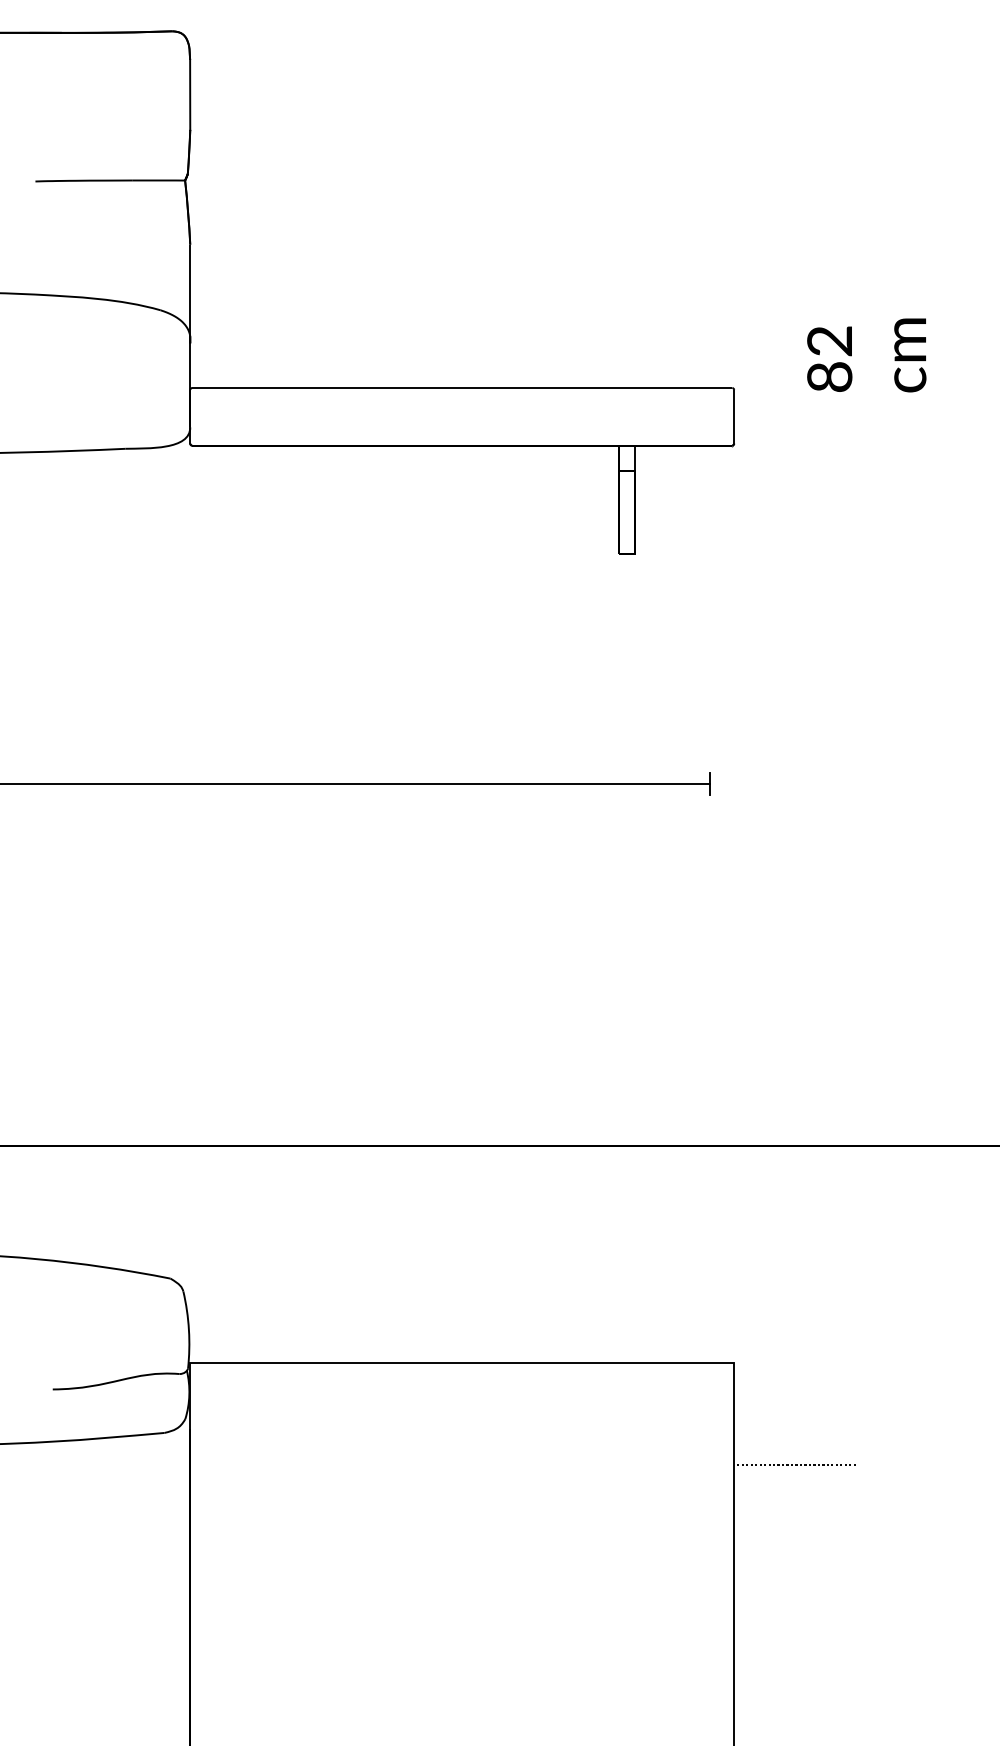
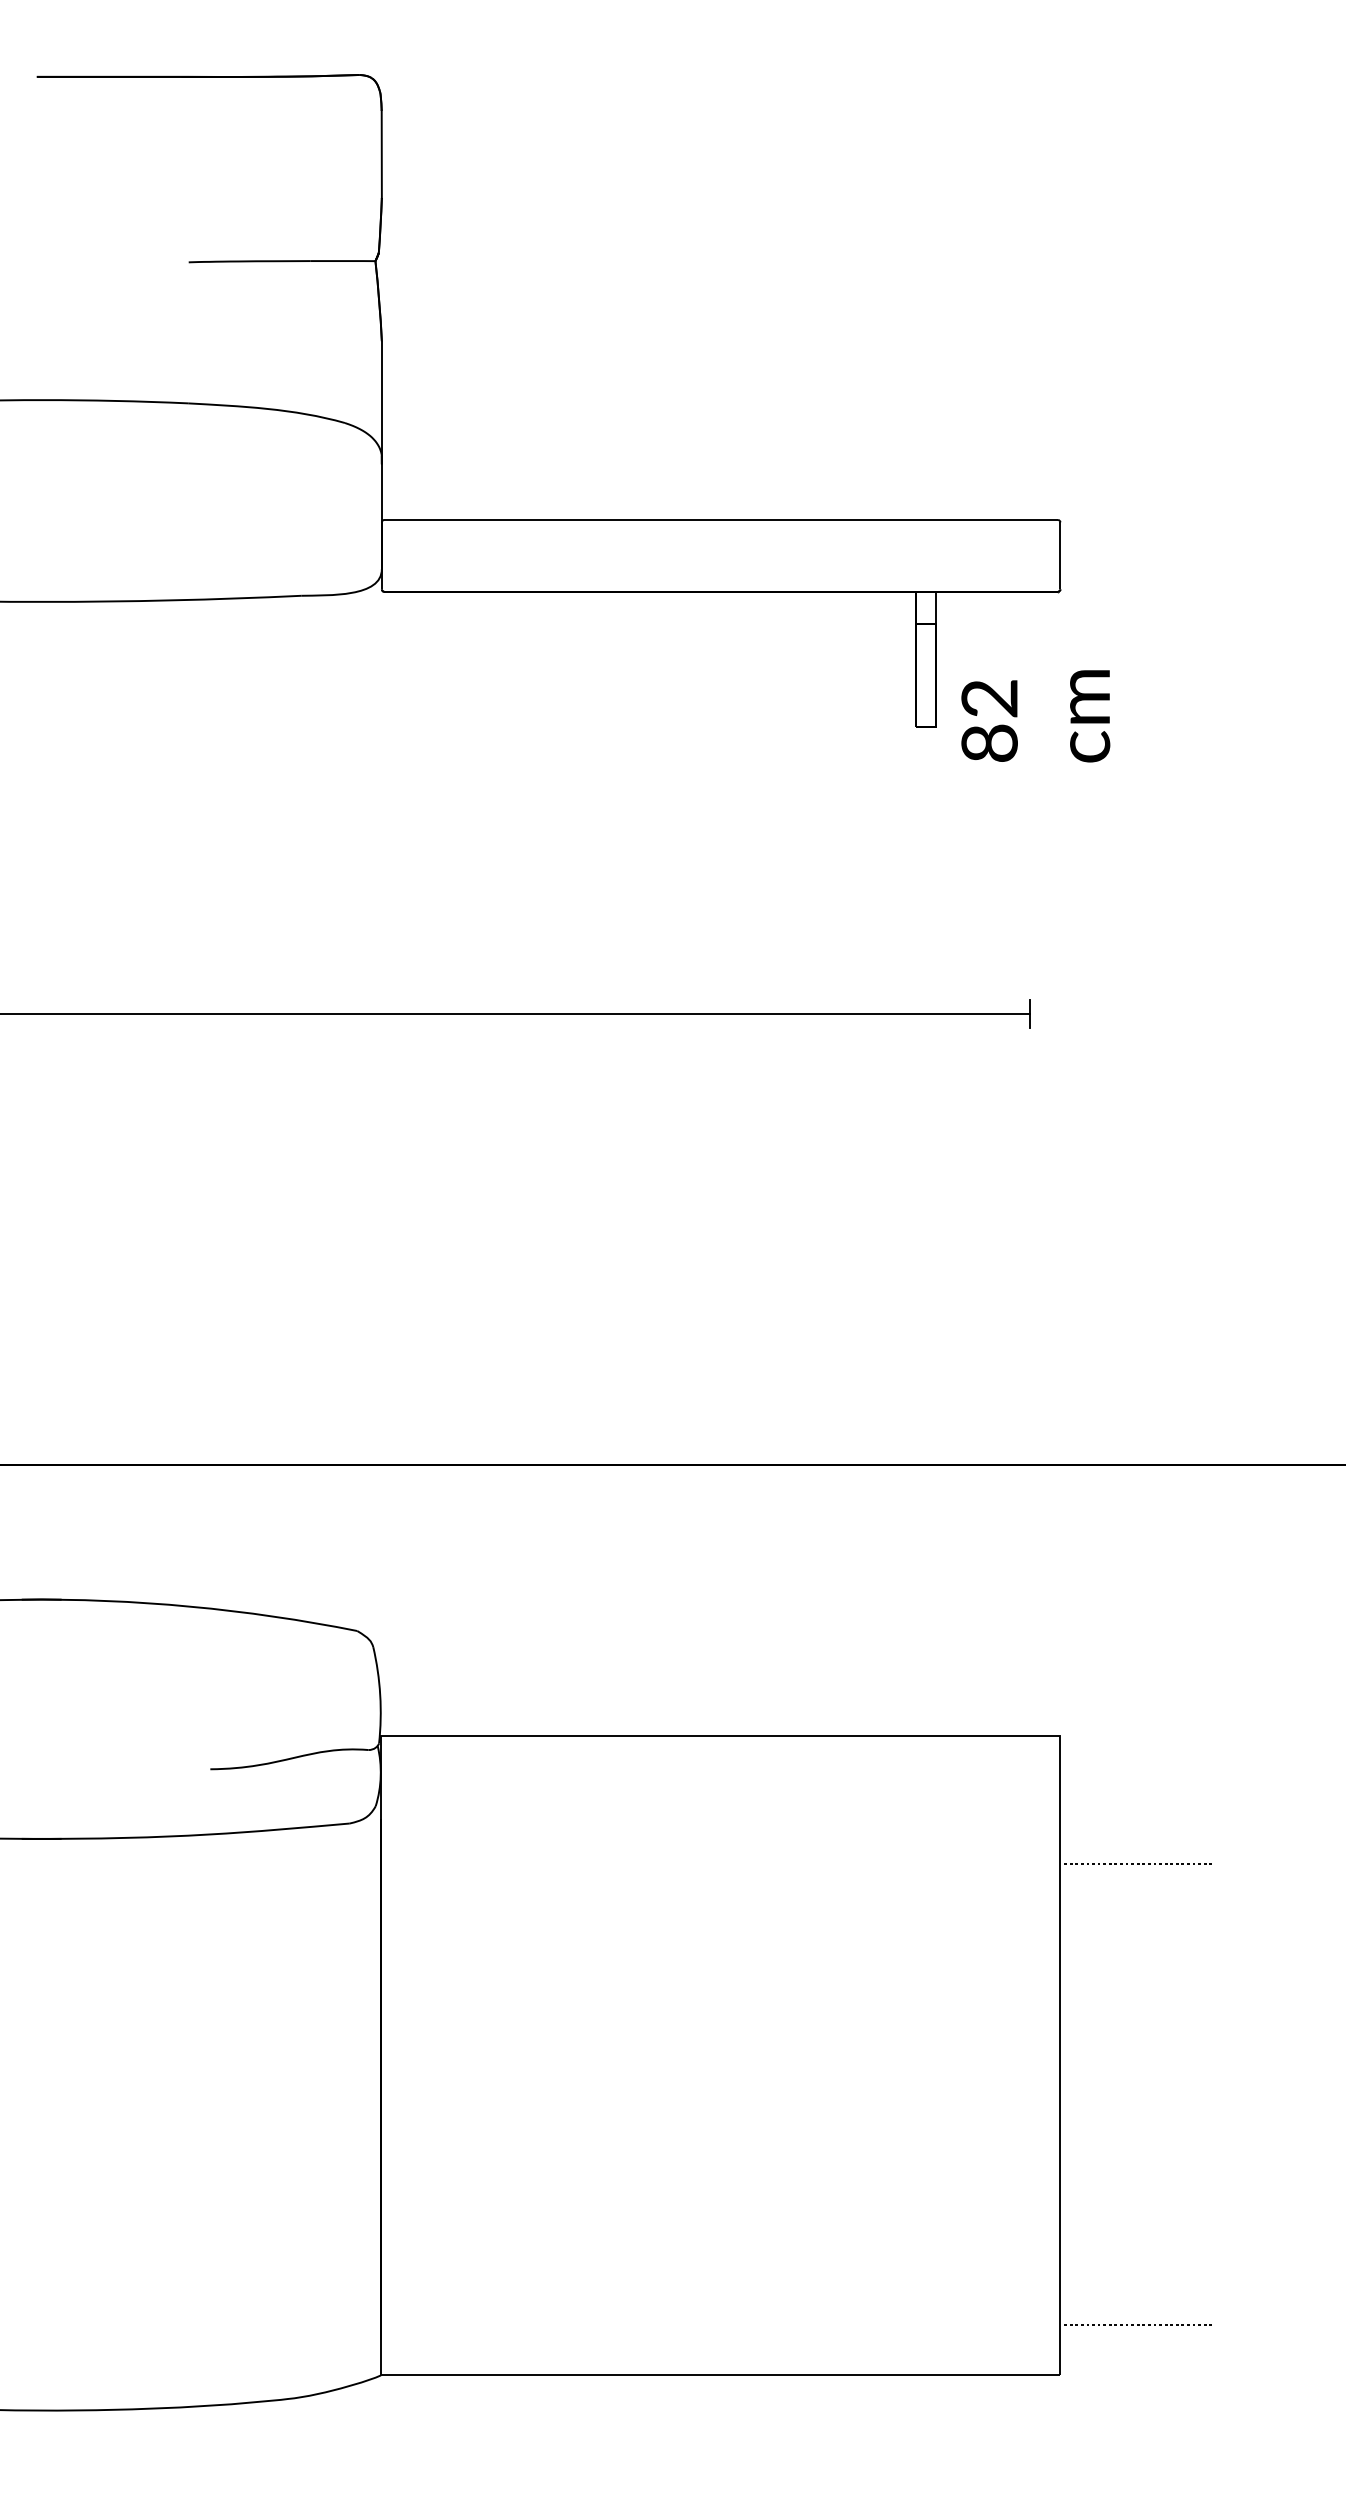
text: (866, 355) -> (1035, 716), moved

